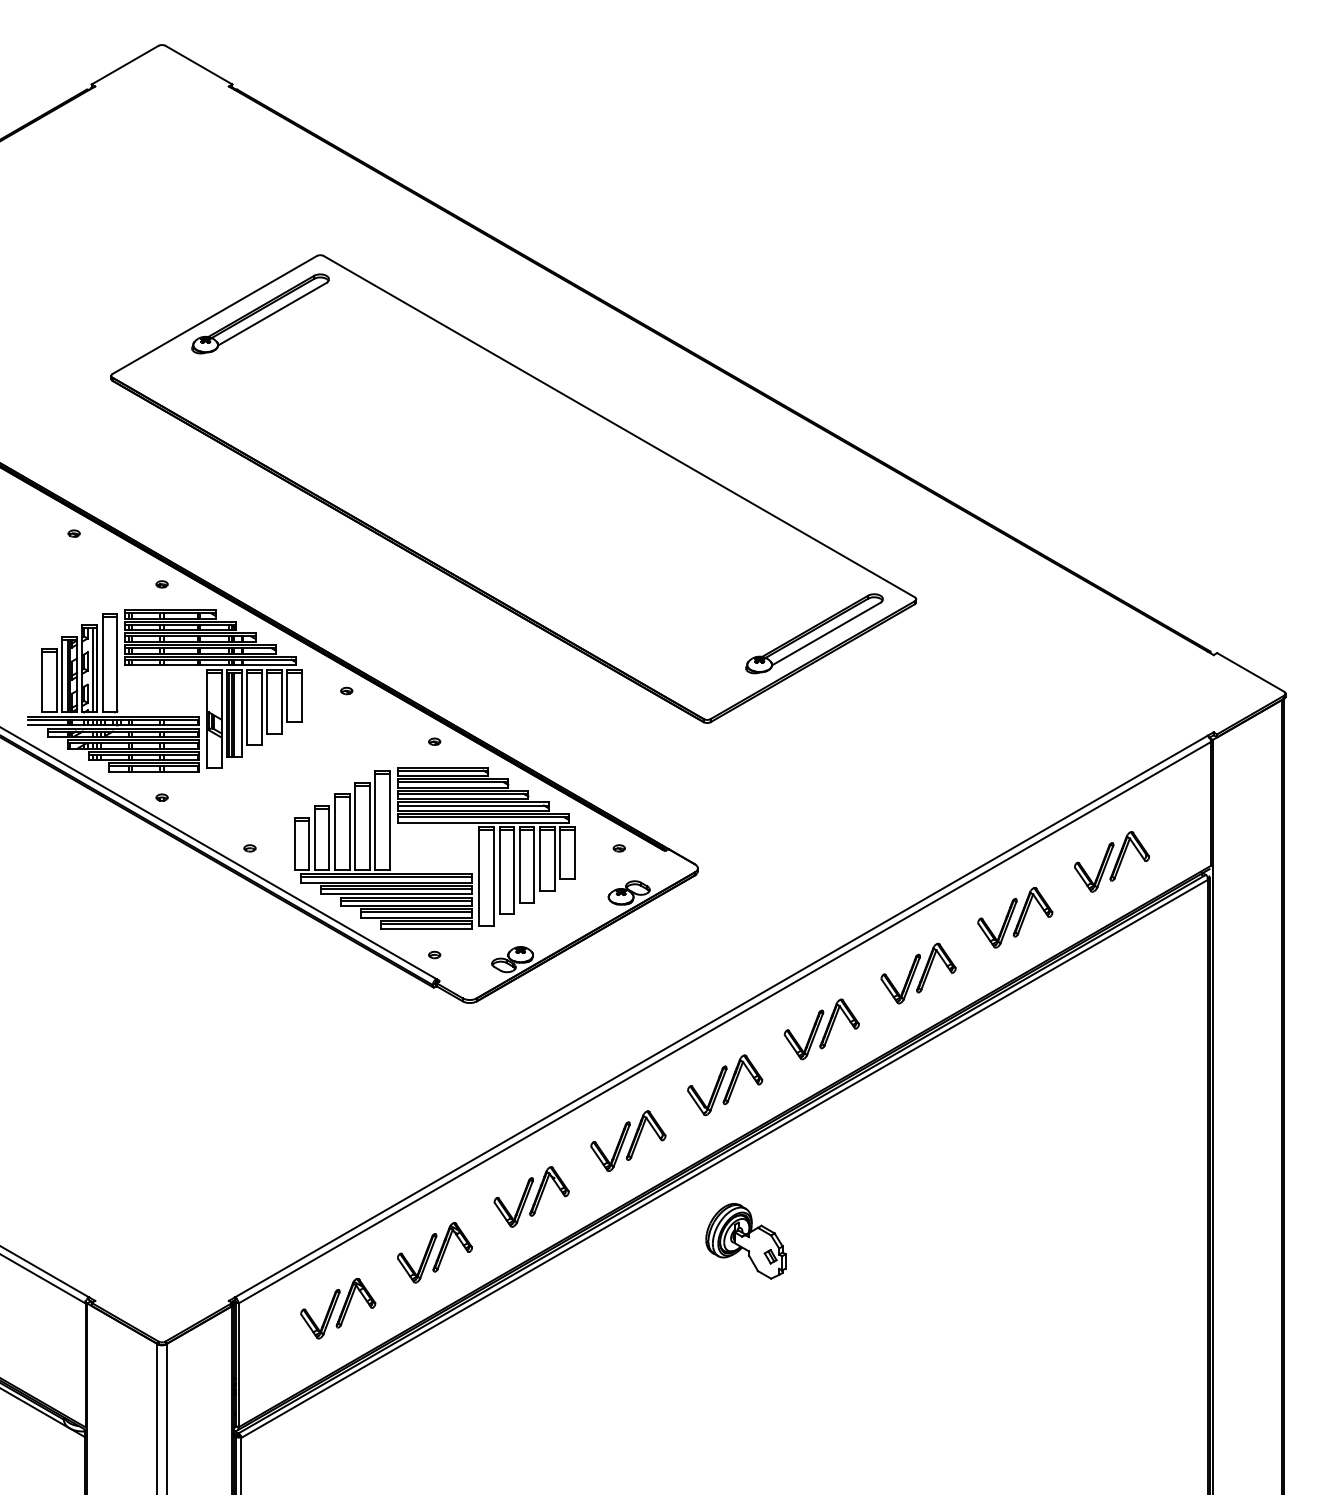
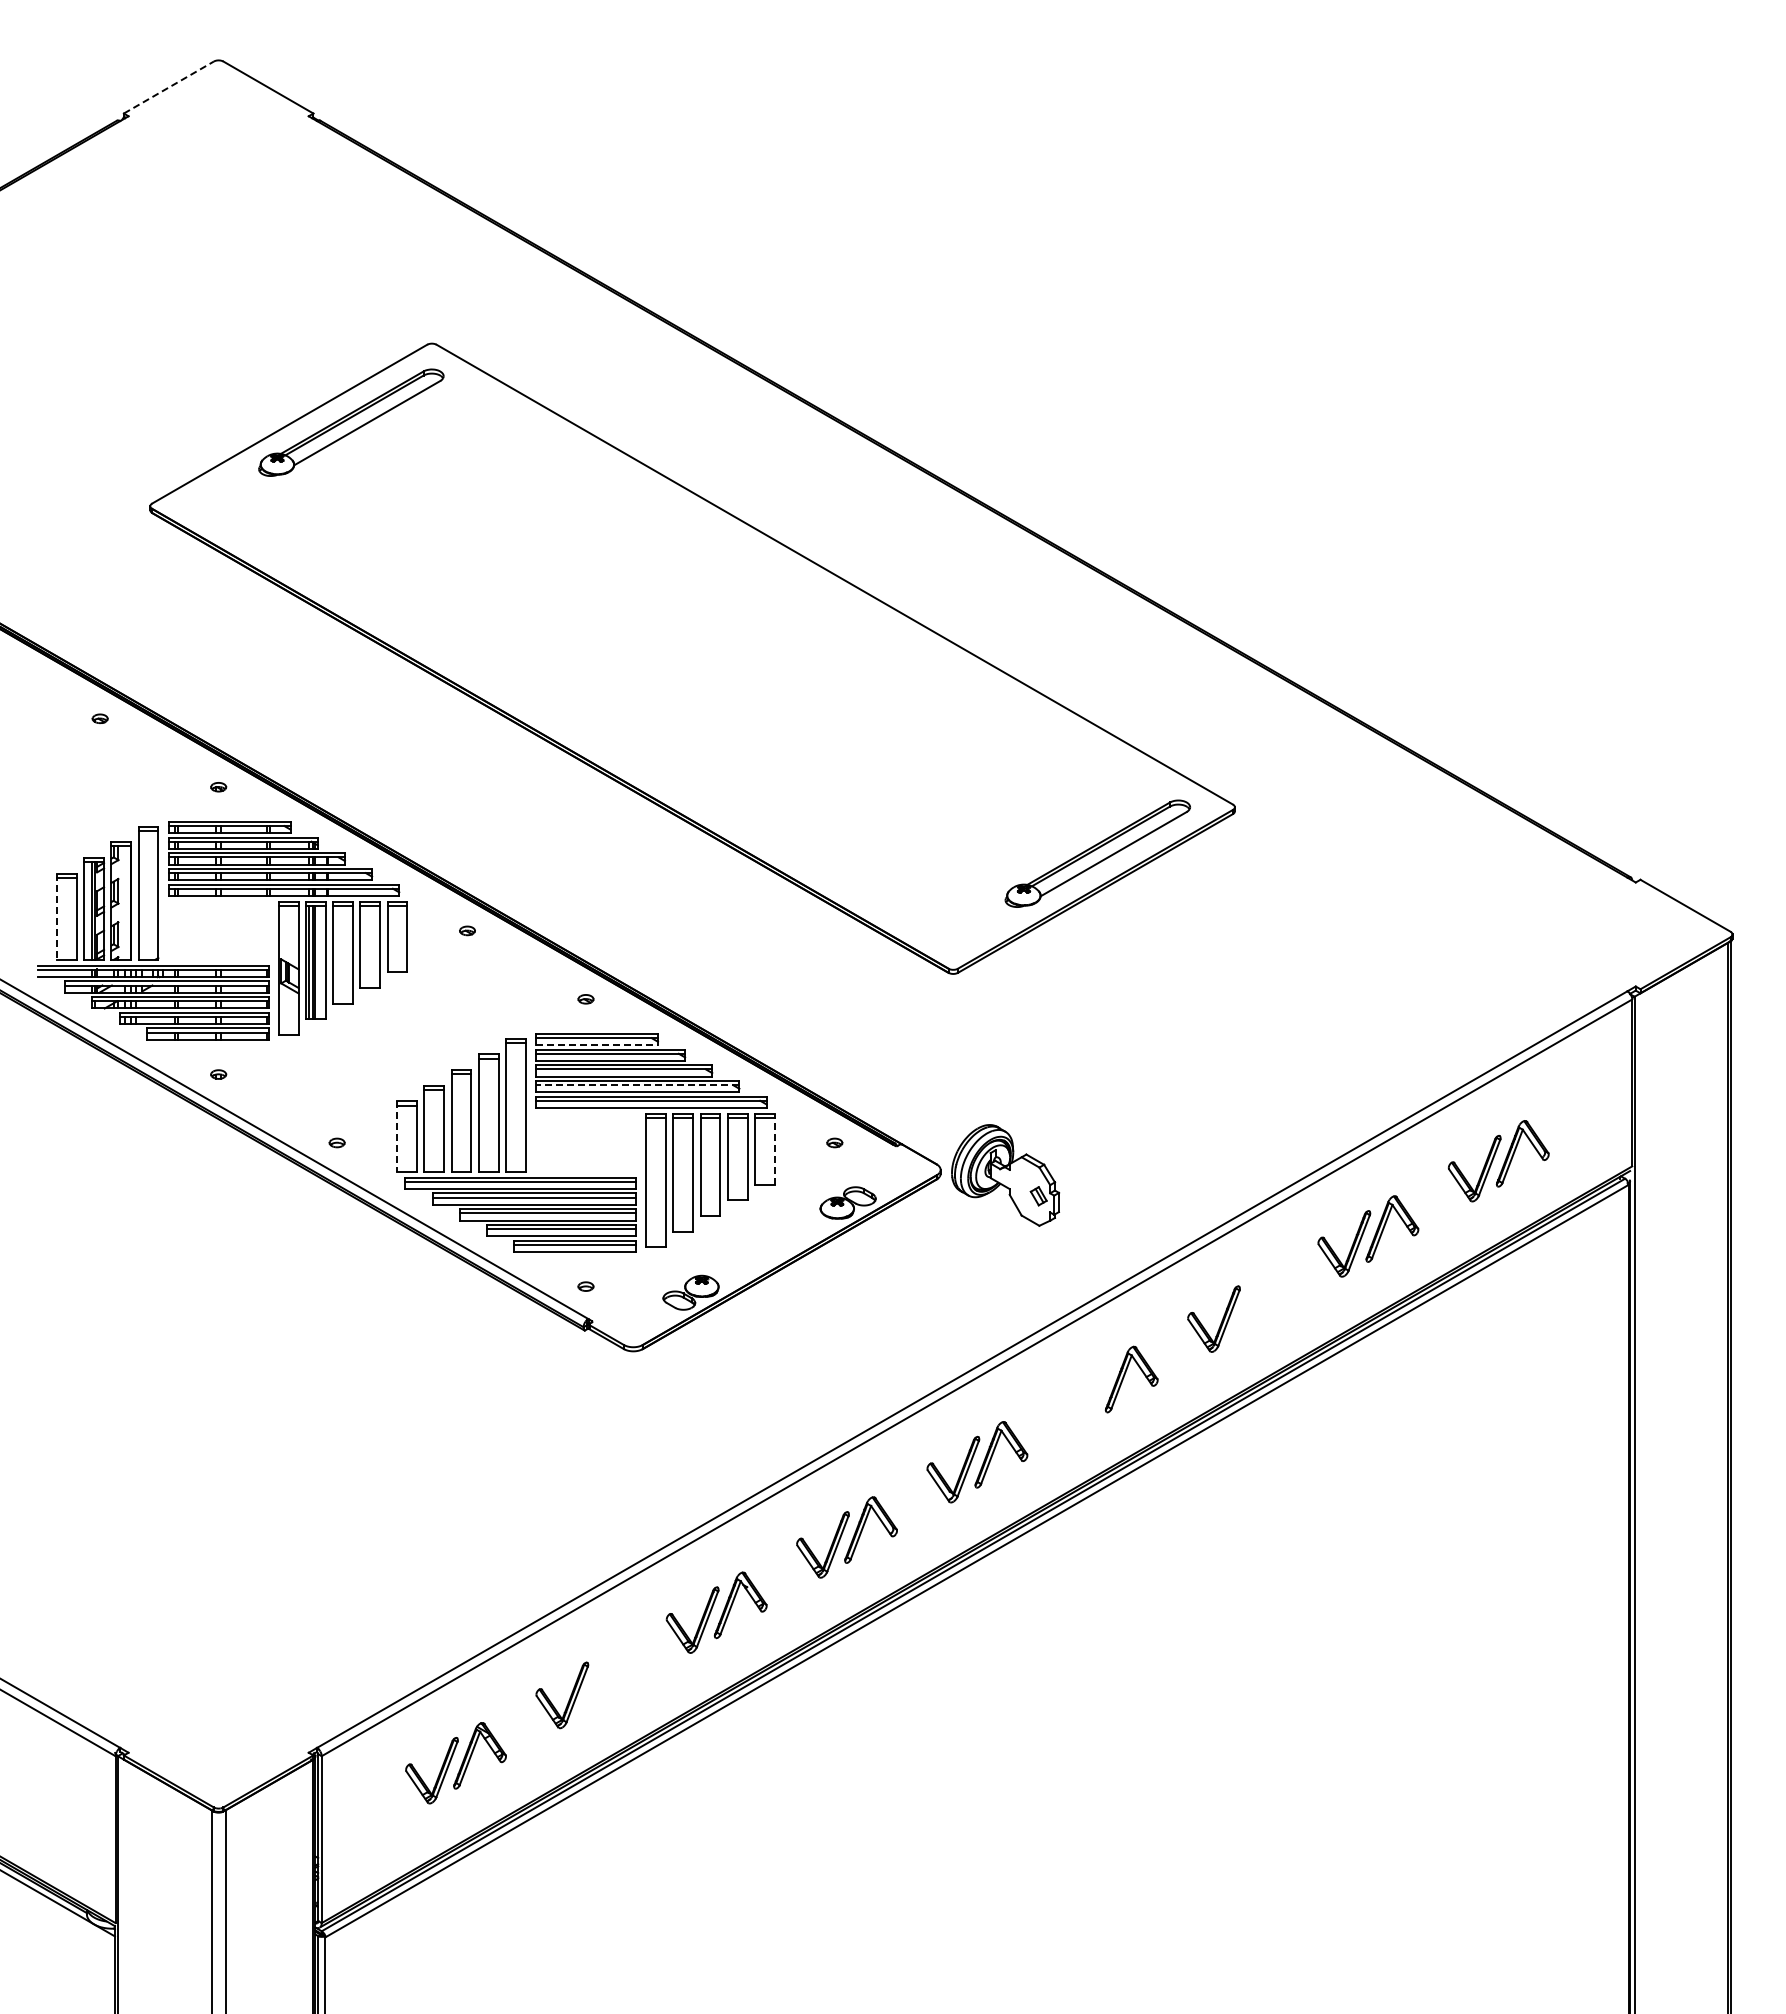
line: (124, 65) -> (168, 87), solid -> dashed
line: (92, 669) -> (125, 902), removed
line: (42, 681) -> (57, 917), solid -> dashed
line: (443, 776) -> (597, 1045), solid -> dashed
line: (472, 805) -> (637, 1085), solid -> dashed
line: (294, 844) -> (397, 1137), solid -> dashed
line: (574, 852) -> (774, 1148), solid -> dashed
part: (931, 965) -> (1255, 1300), removed
part: (809, 1037) -> (1090, 1397), removed
part: (745, 1241) -> (1005, 1175), moved
part: (447, 1245) -> (603, 1677), removed

